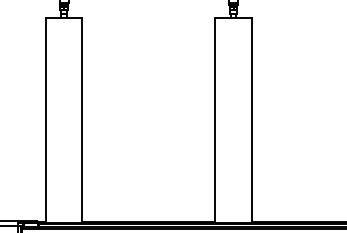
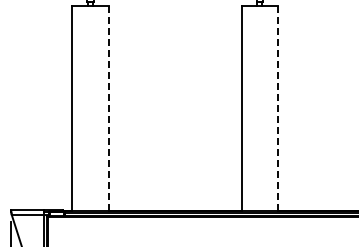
line: (82, 119) -> (108, 108), solid -> dashed
line: (252, 119) -> (278, 108), solid -> dashed

